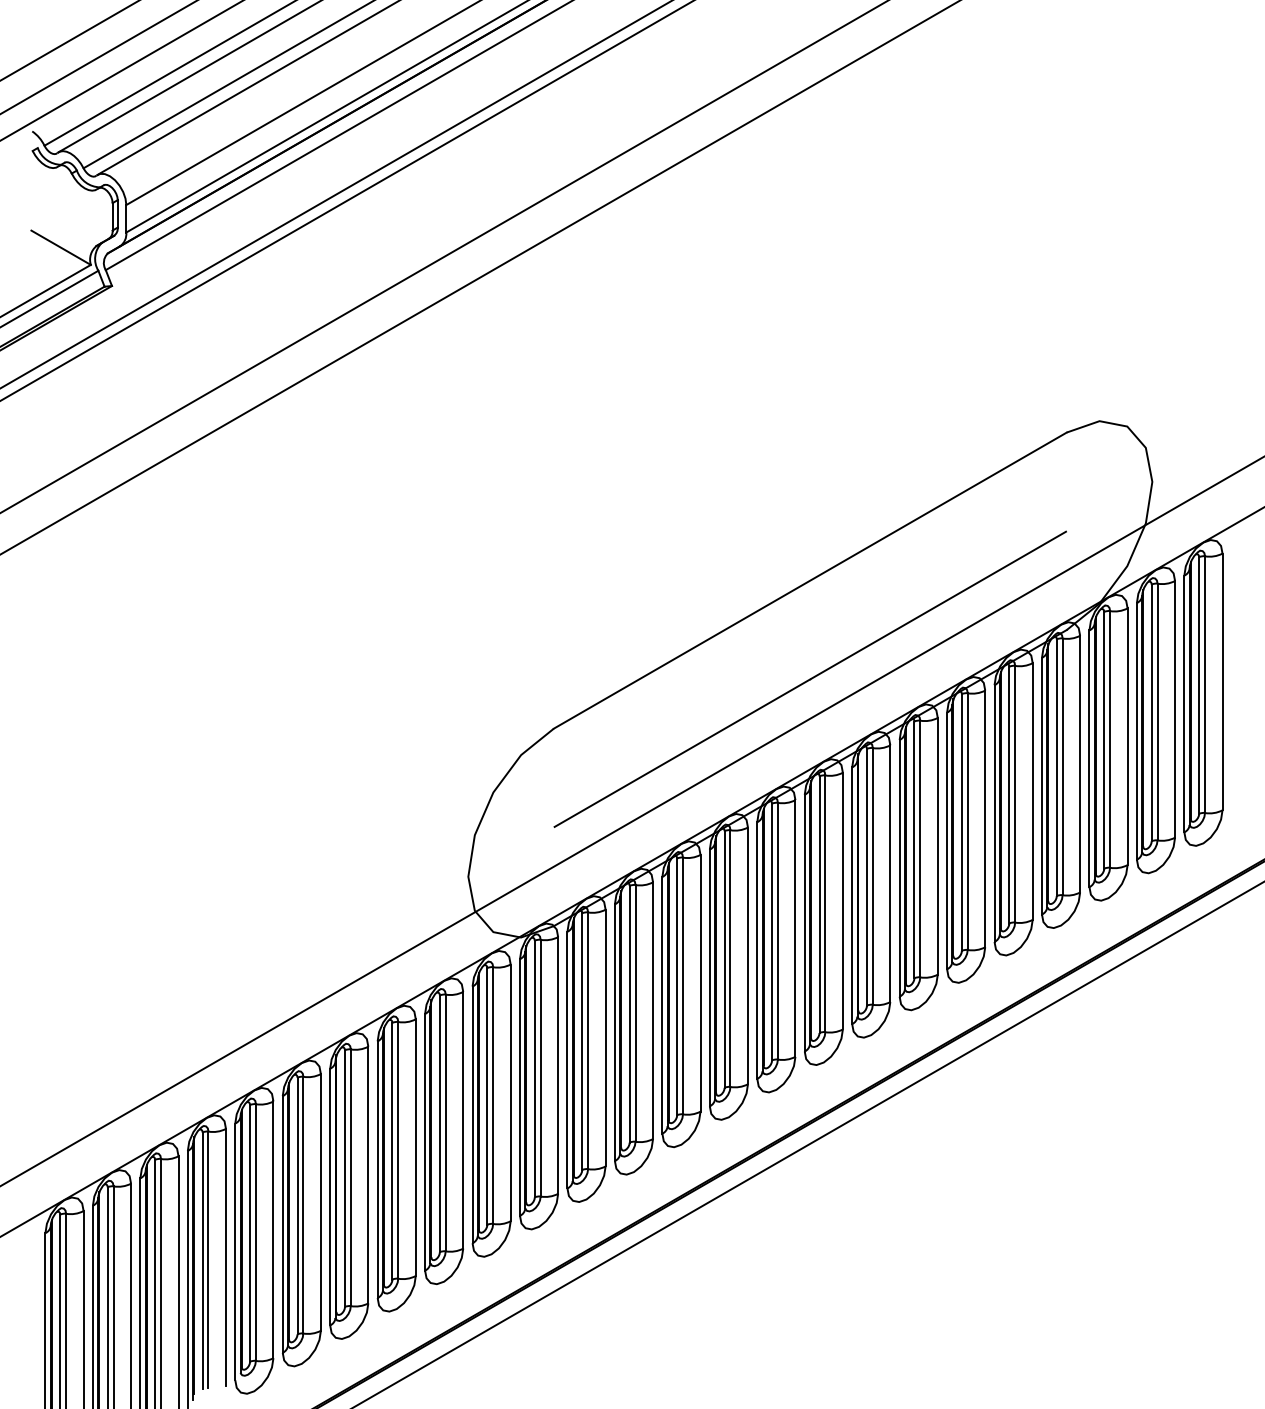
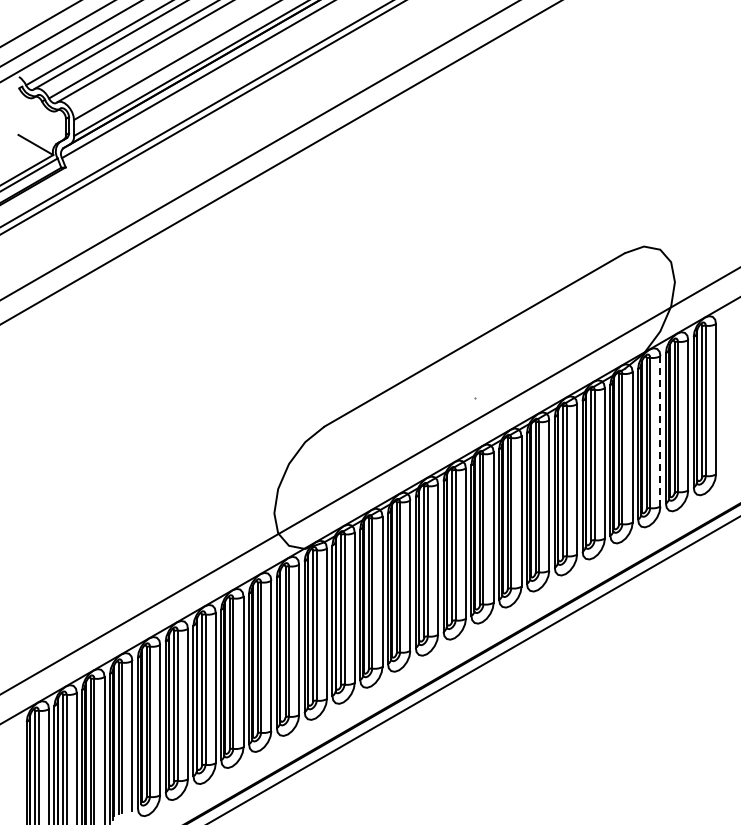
line: (810, 678) -> (474, 397), removed
line: (1127, 735) -> (660, 430), solid -> dashed

